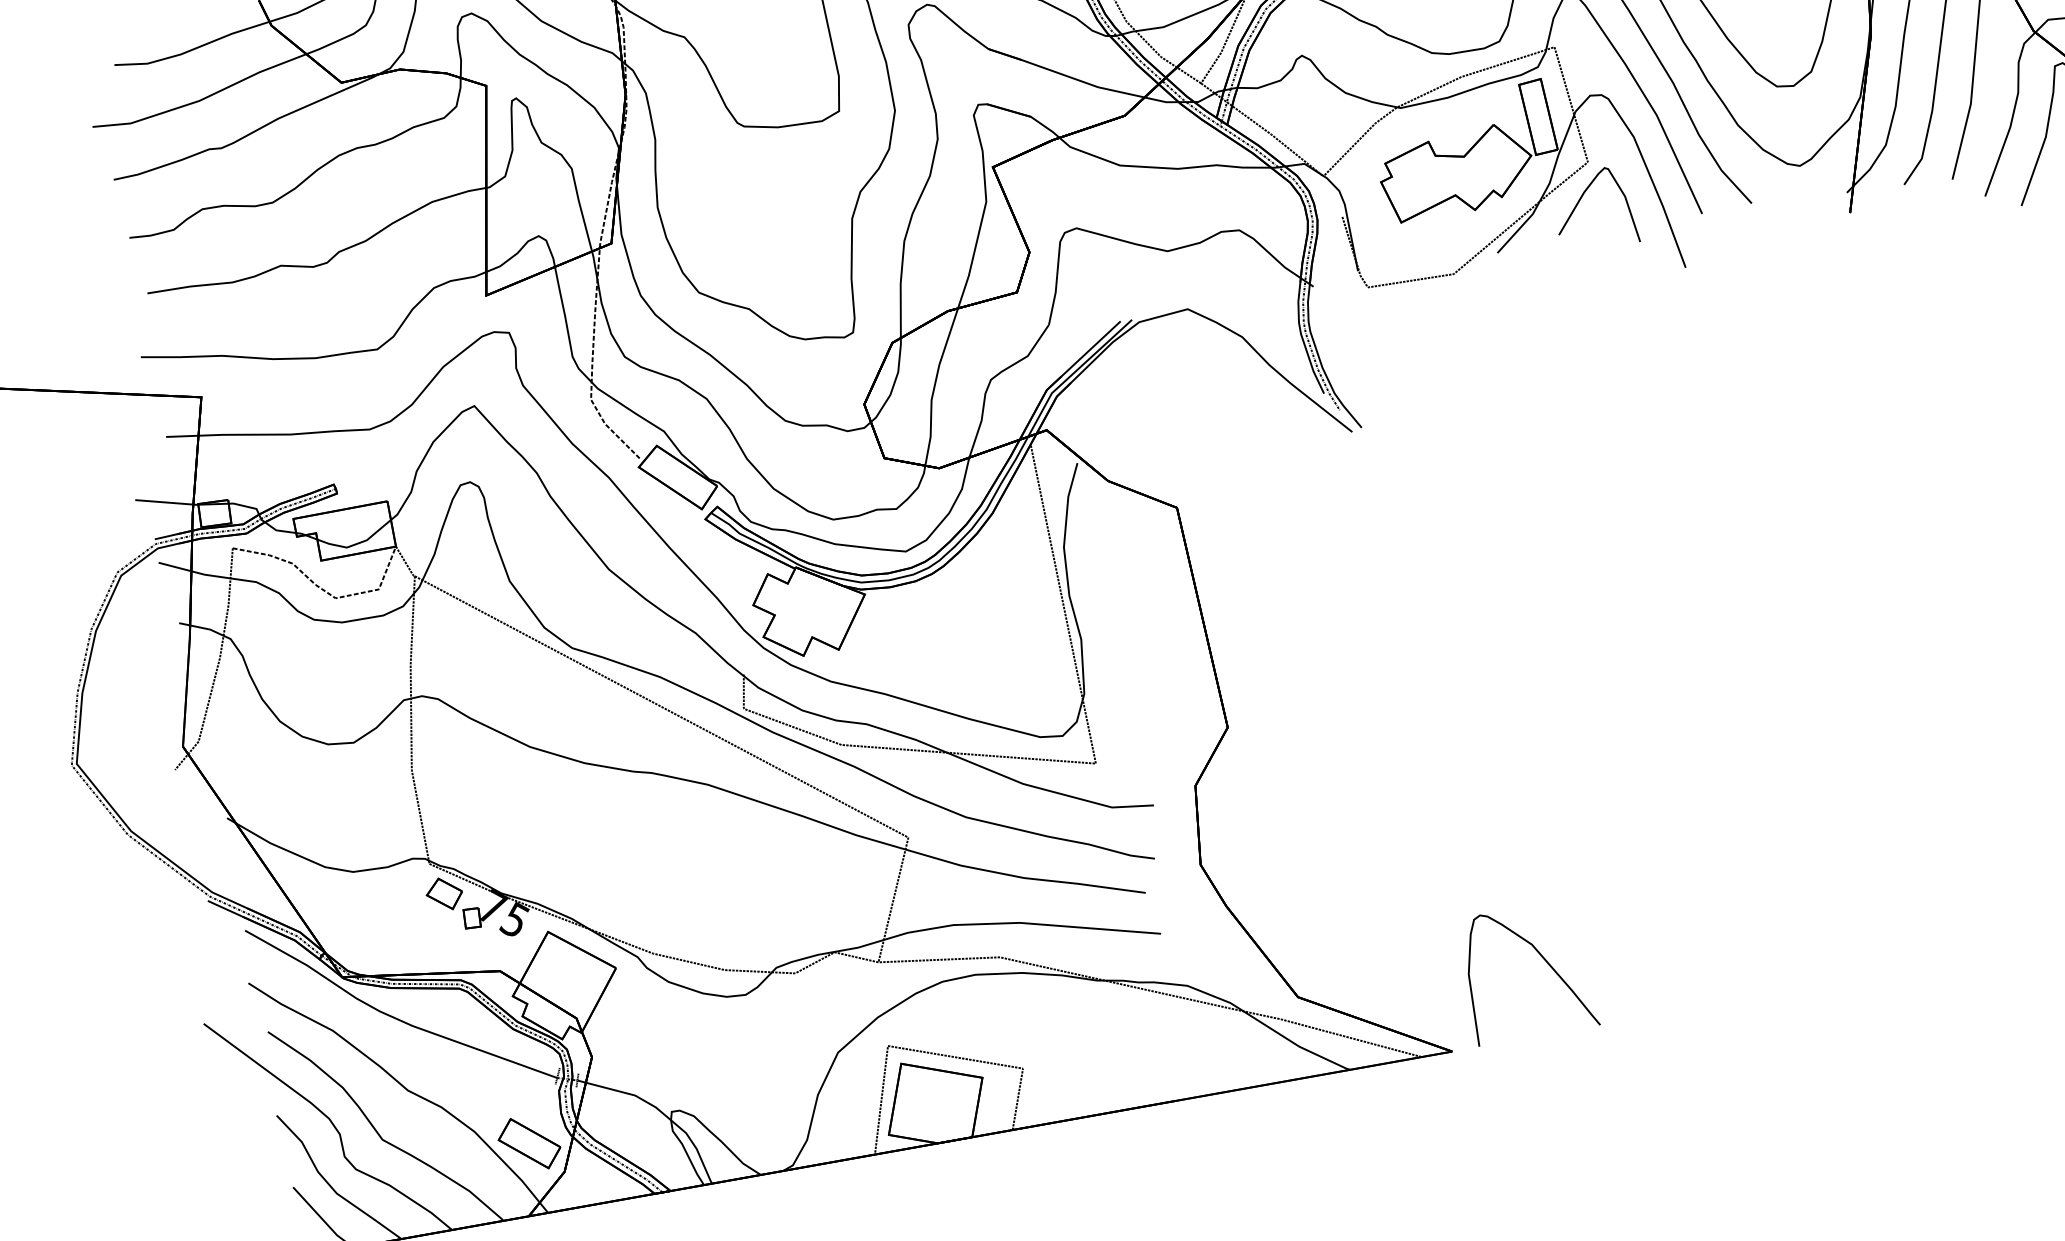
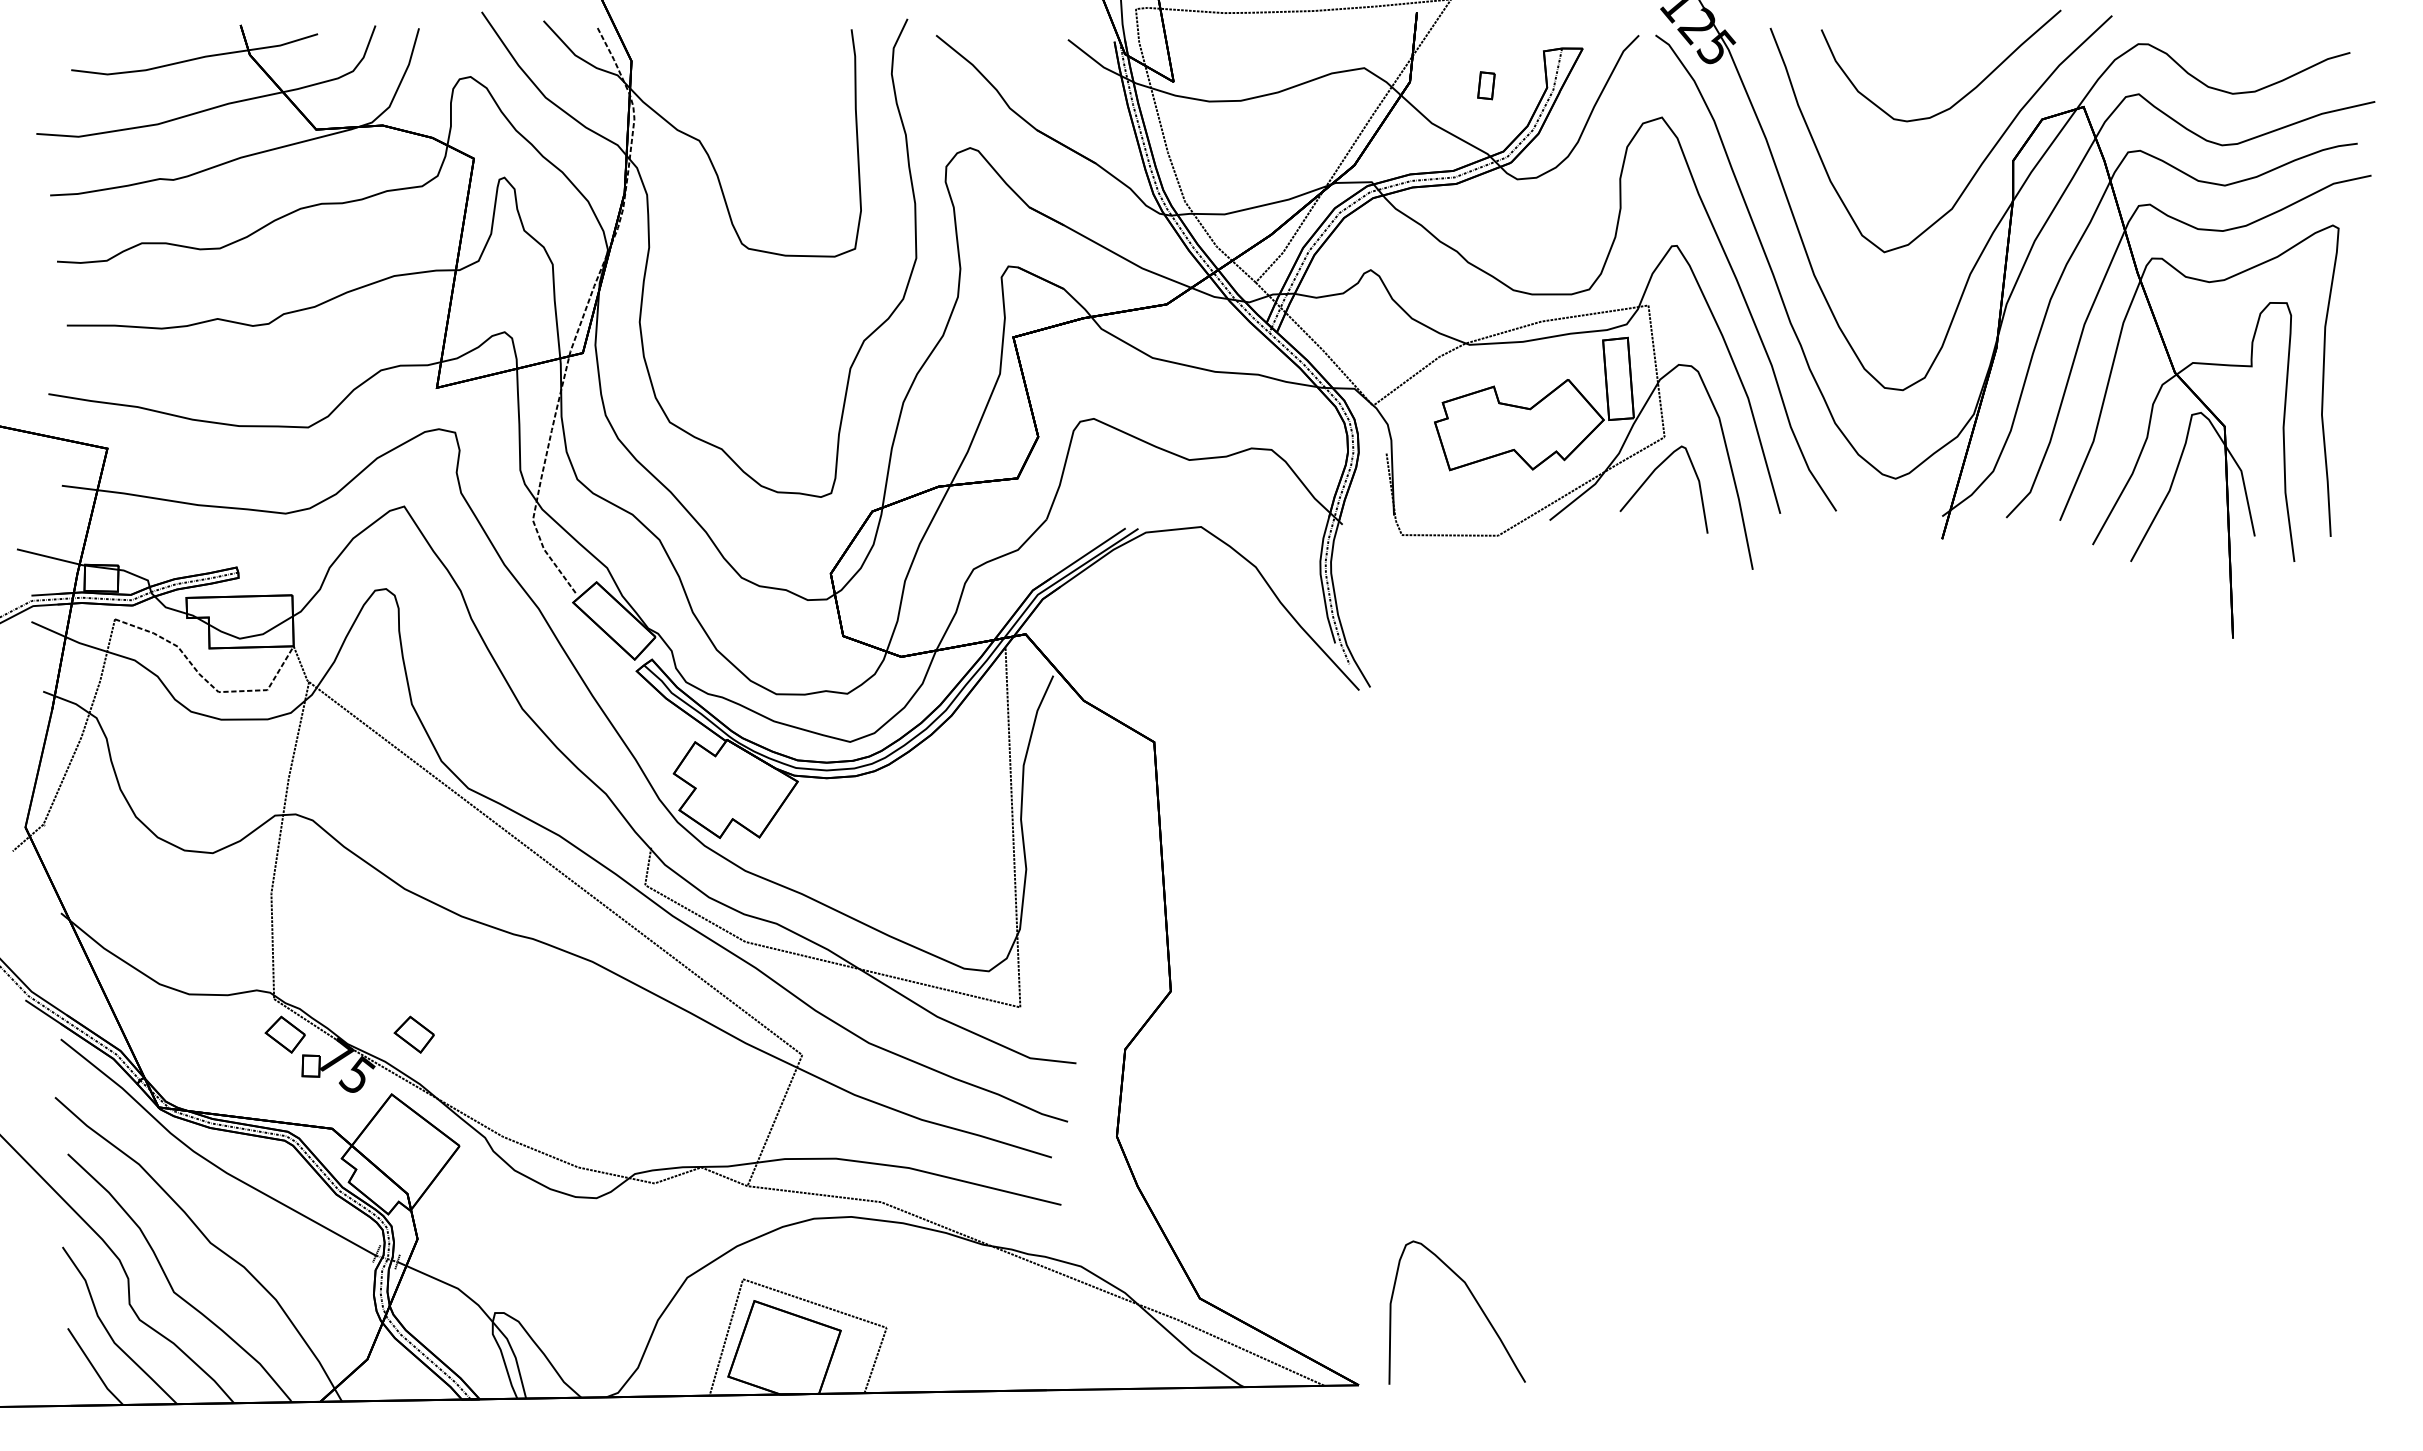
part: (558, 875) -> (413, 1034), added
part: (529, 1143) -> (333, 1322), removed

